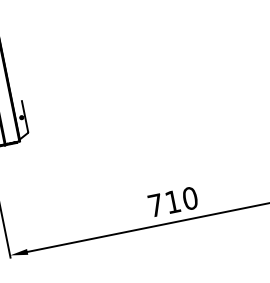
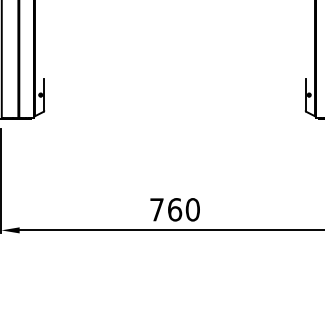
text: (173, 201) -> (175, 209), 710 -> 760

